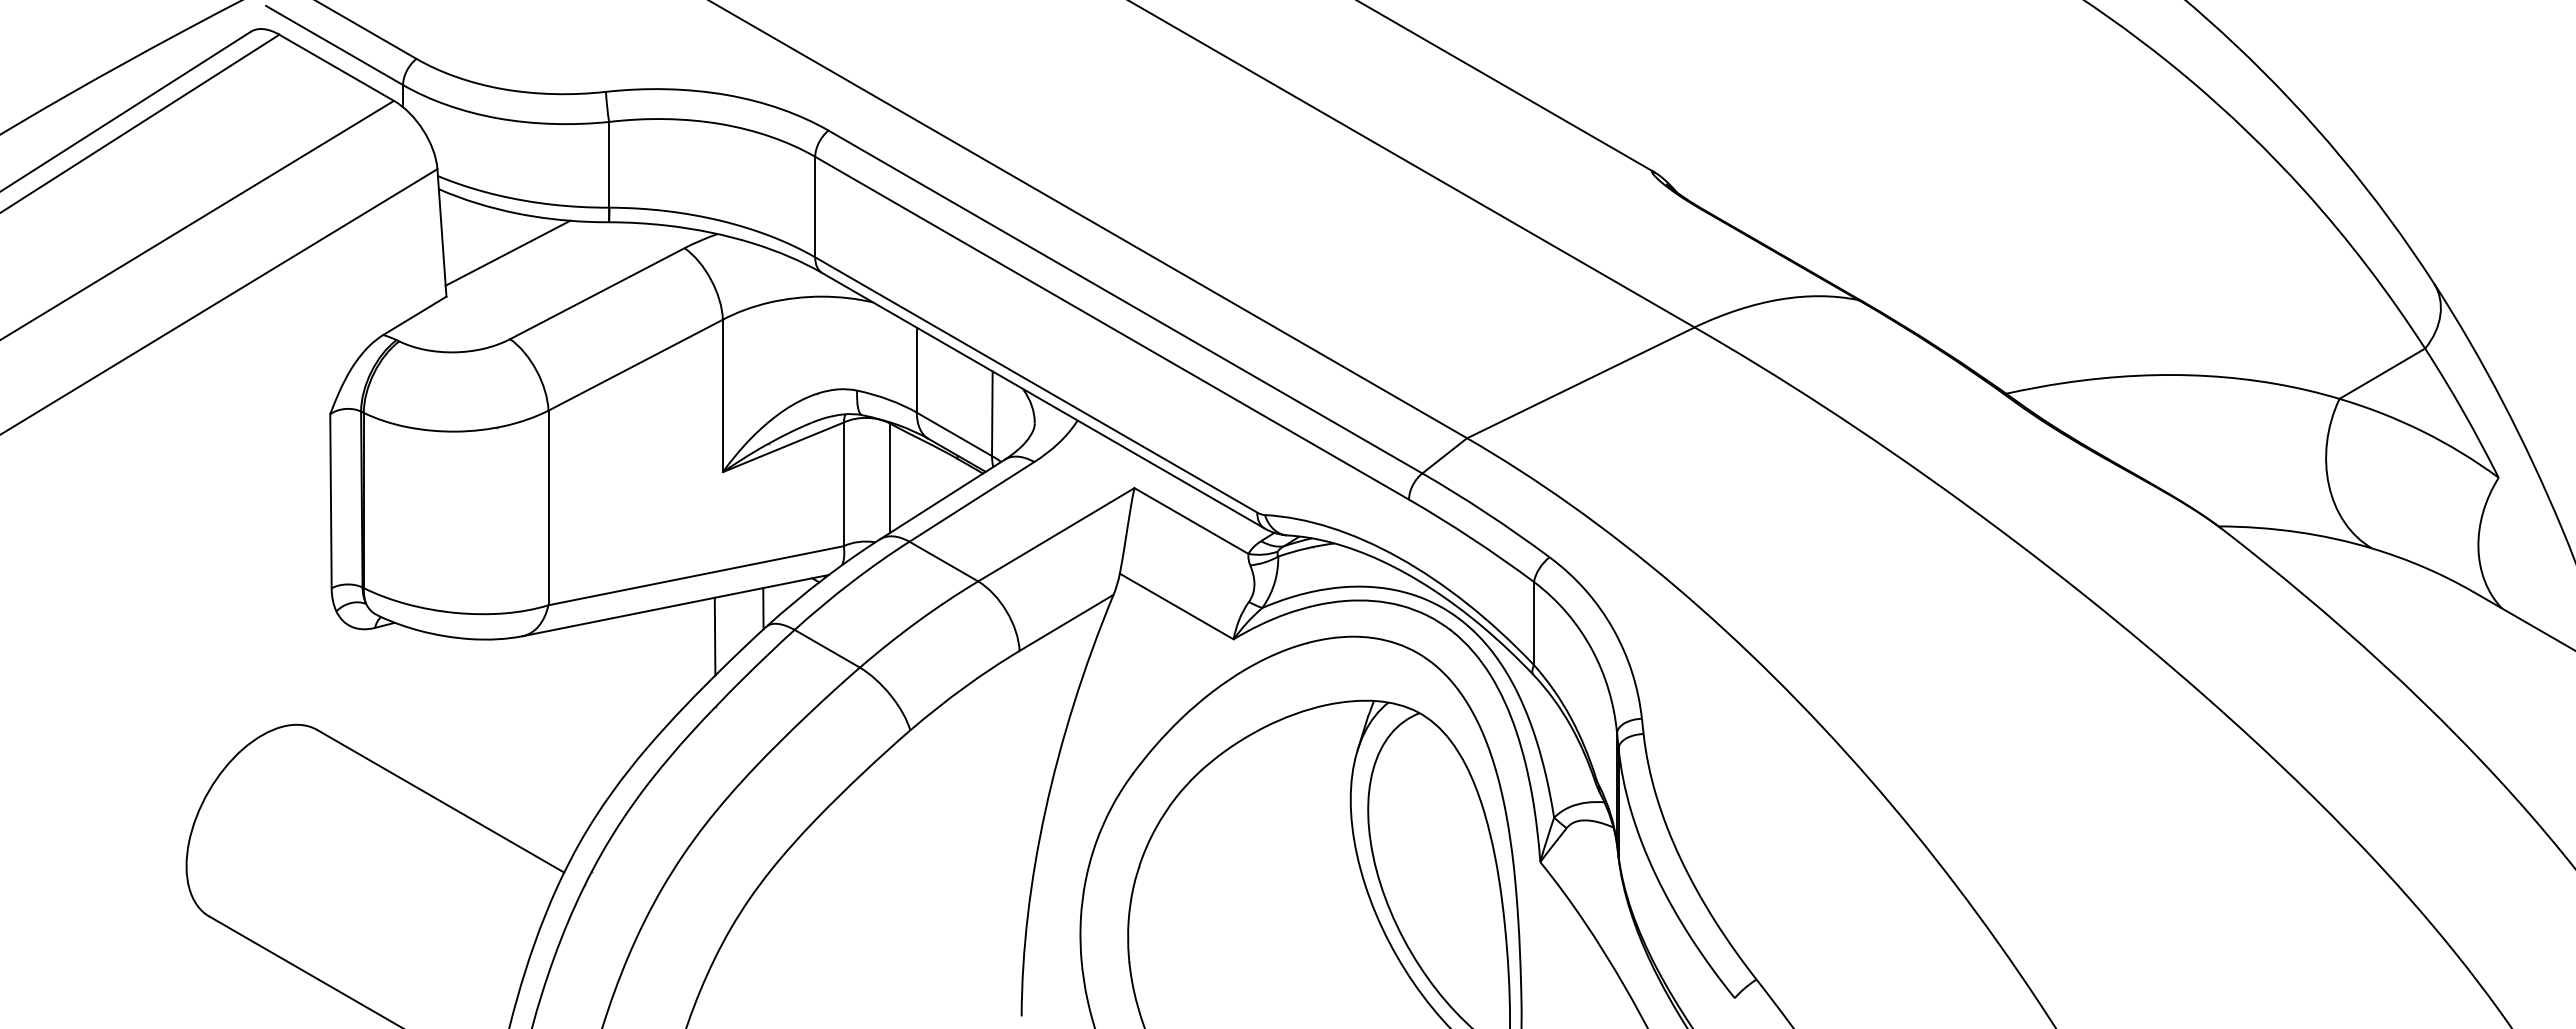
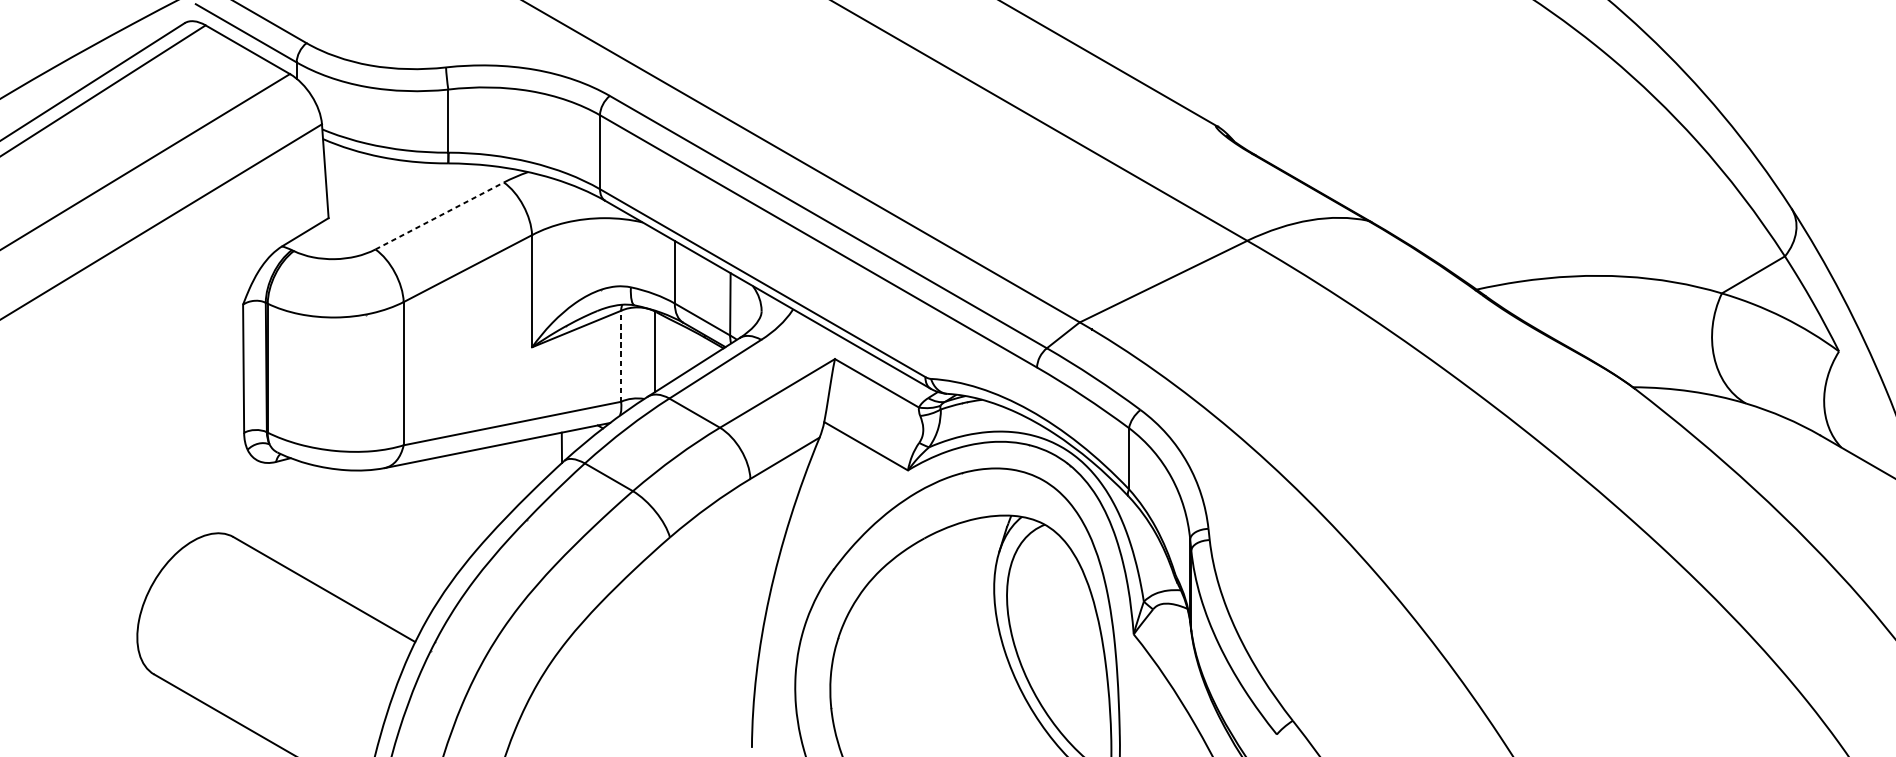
line: (507, 252) -> (373, 185), removed
line: (597, 293) -> (439, 215), solid -> dashed
line: (843, 484) -> (620, 356), solid -> dashed
line: (714, 636) -> (525, 468), removed

